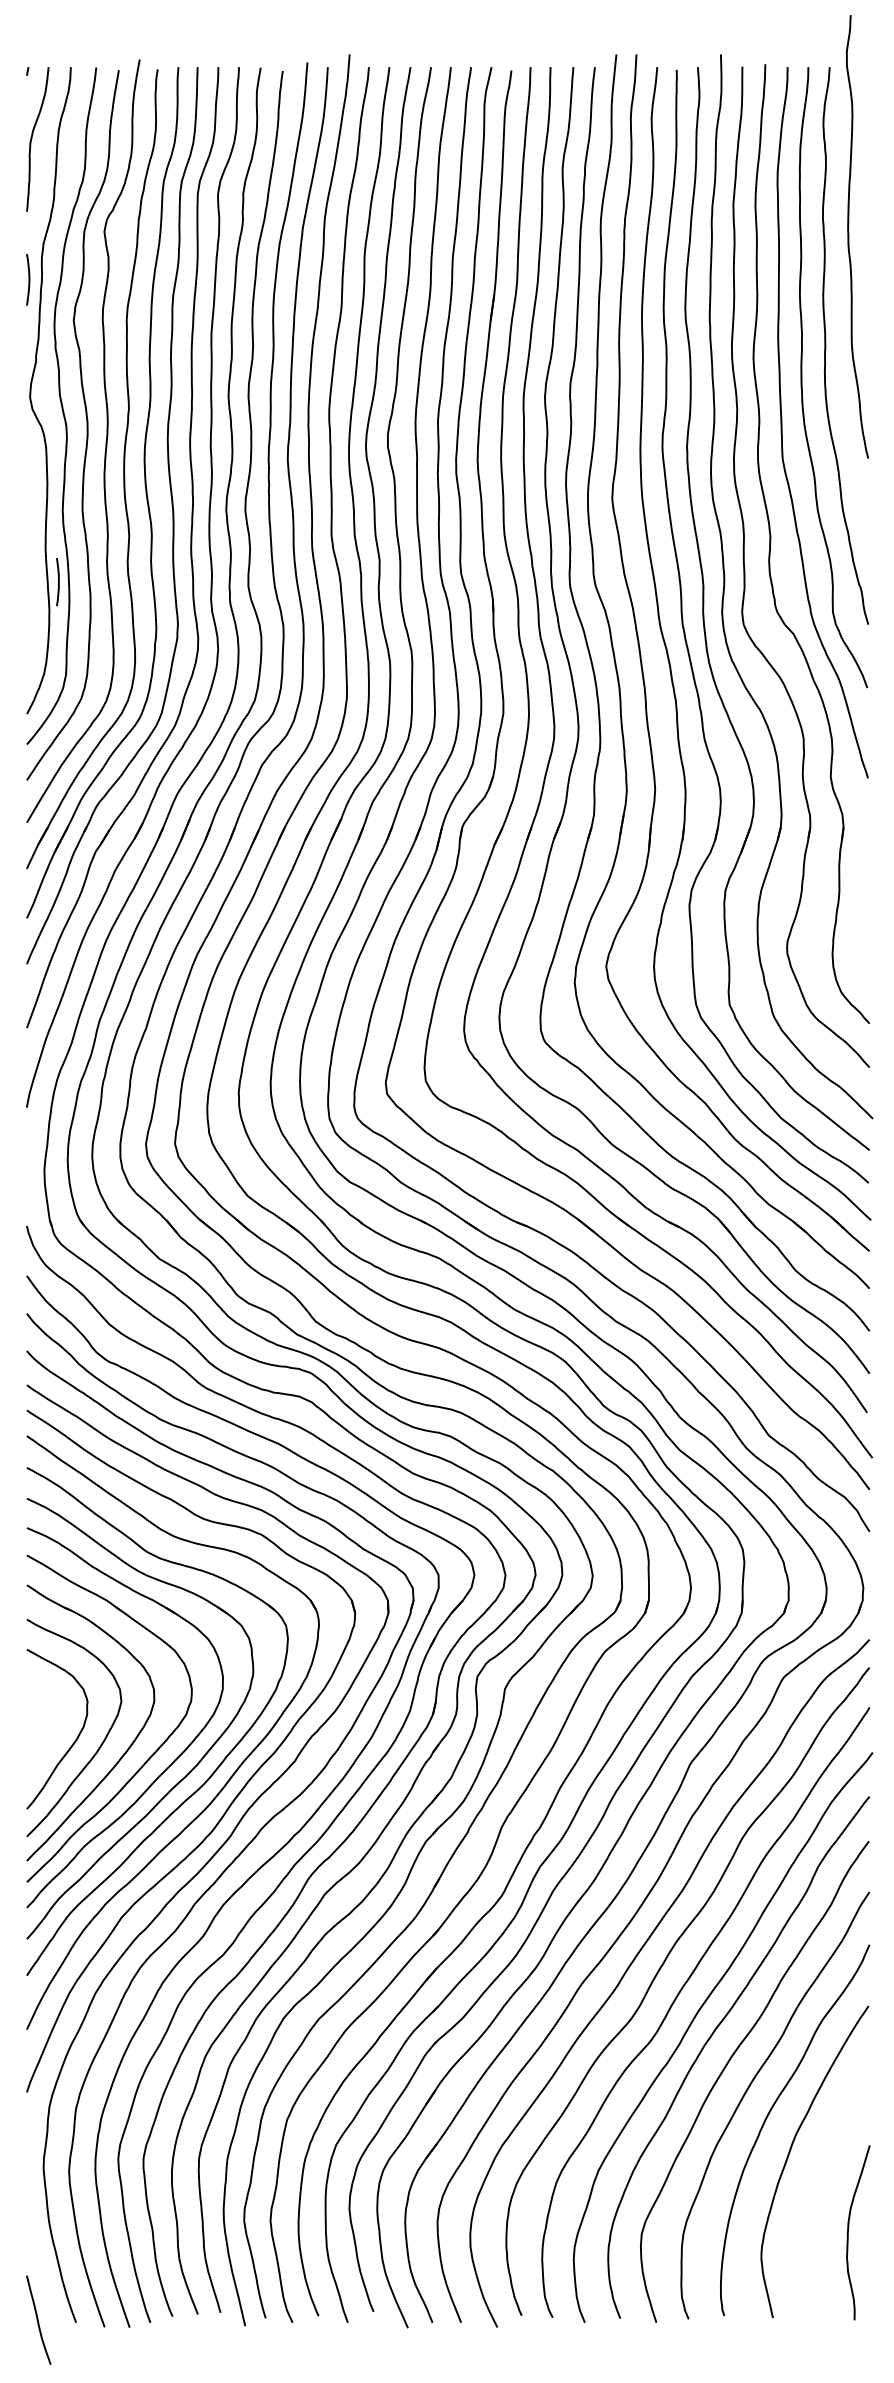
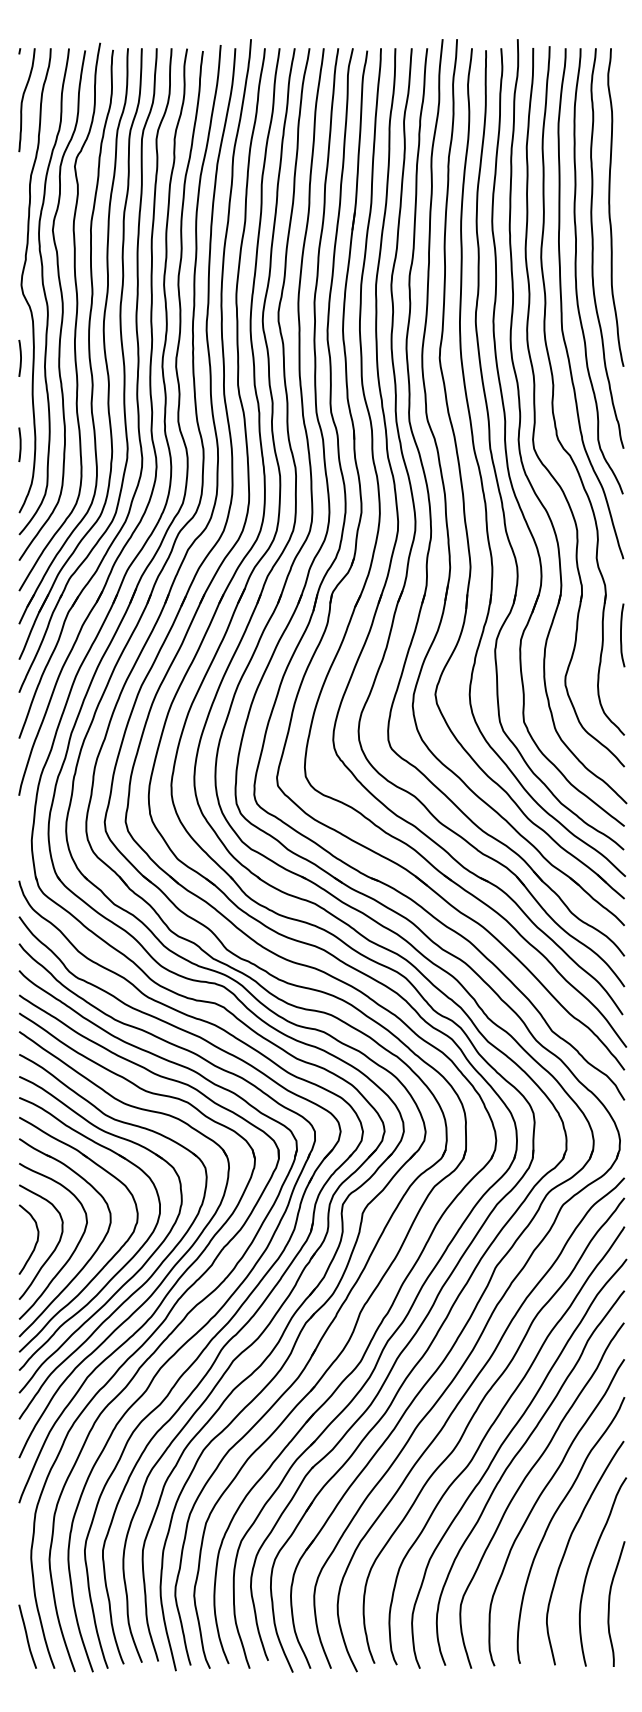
curve: (849, 236) -> (610, 207), moved
curve: (28, 279) -> (20, 358), moved
line: (58, 582) -> (20, 445), moved
curve: (865, 884) -> (621, 635), added
curve: (50, 1729) -> (36, 1242), added
curve: (820, 2182) -> (589, 1567), added
curve: (38, 2319) -> (27, 1636), moved

